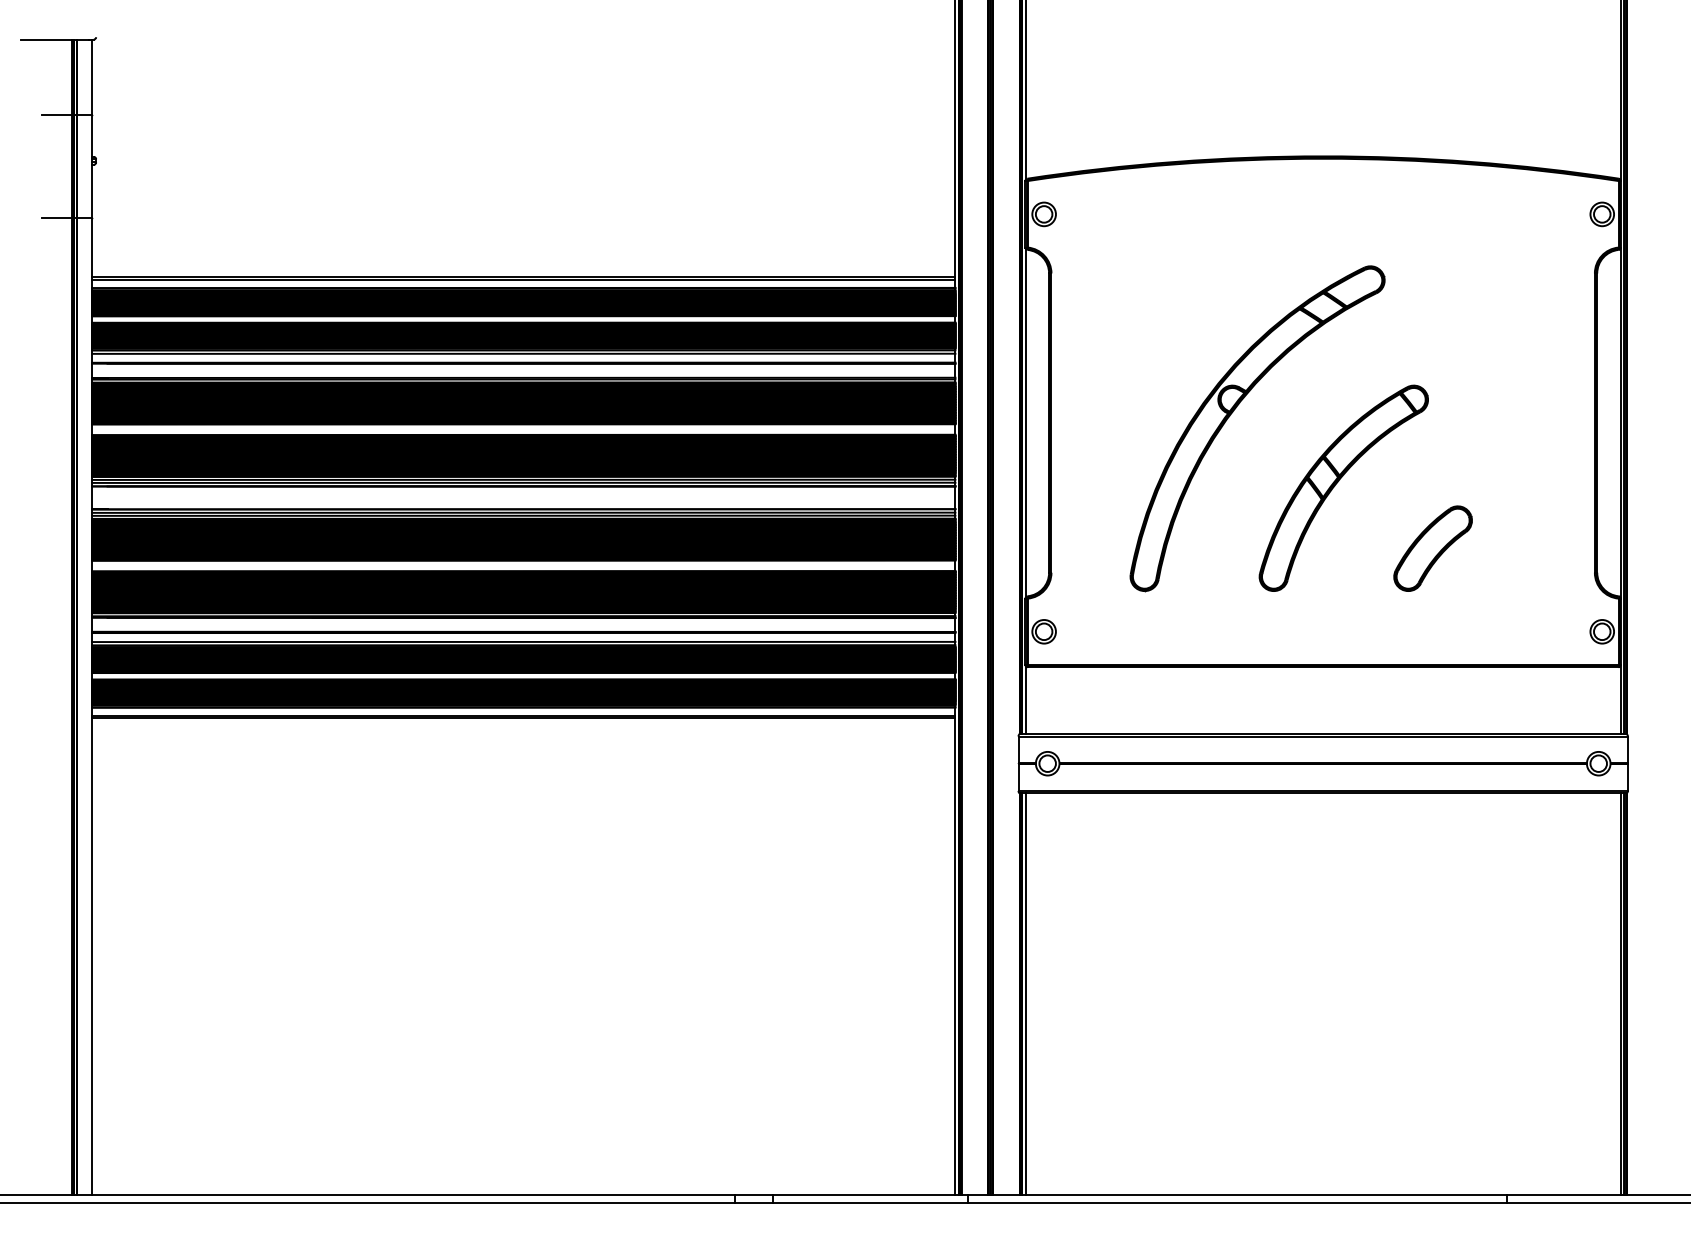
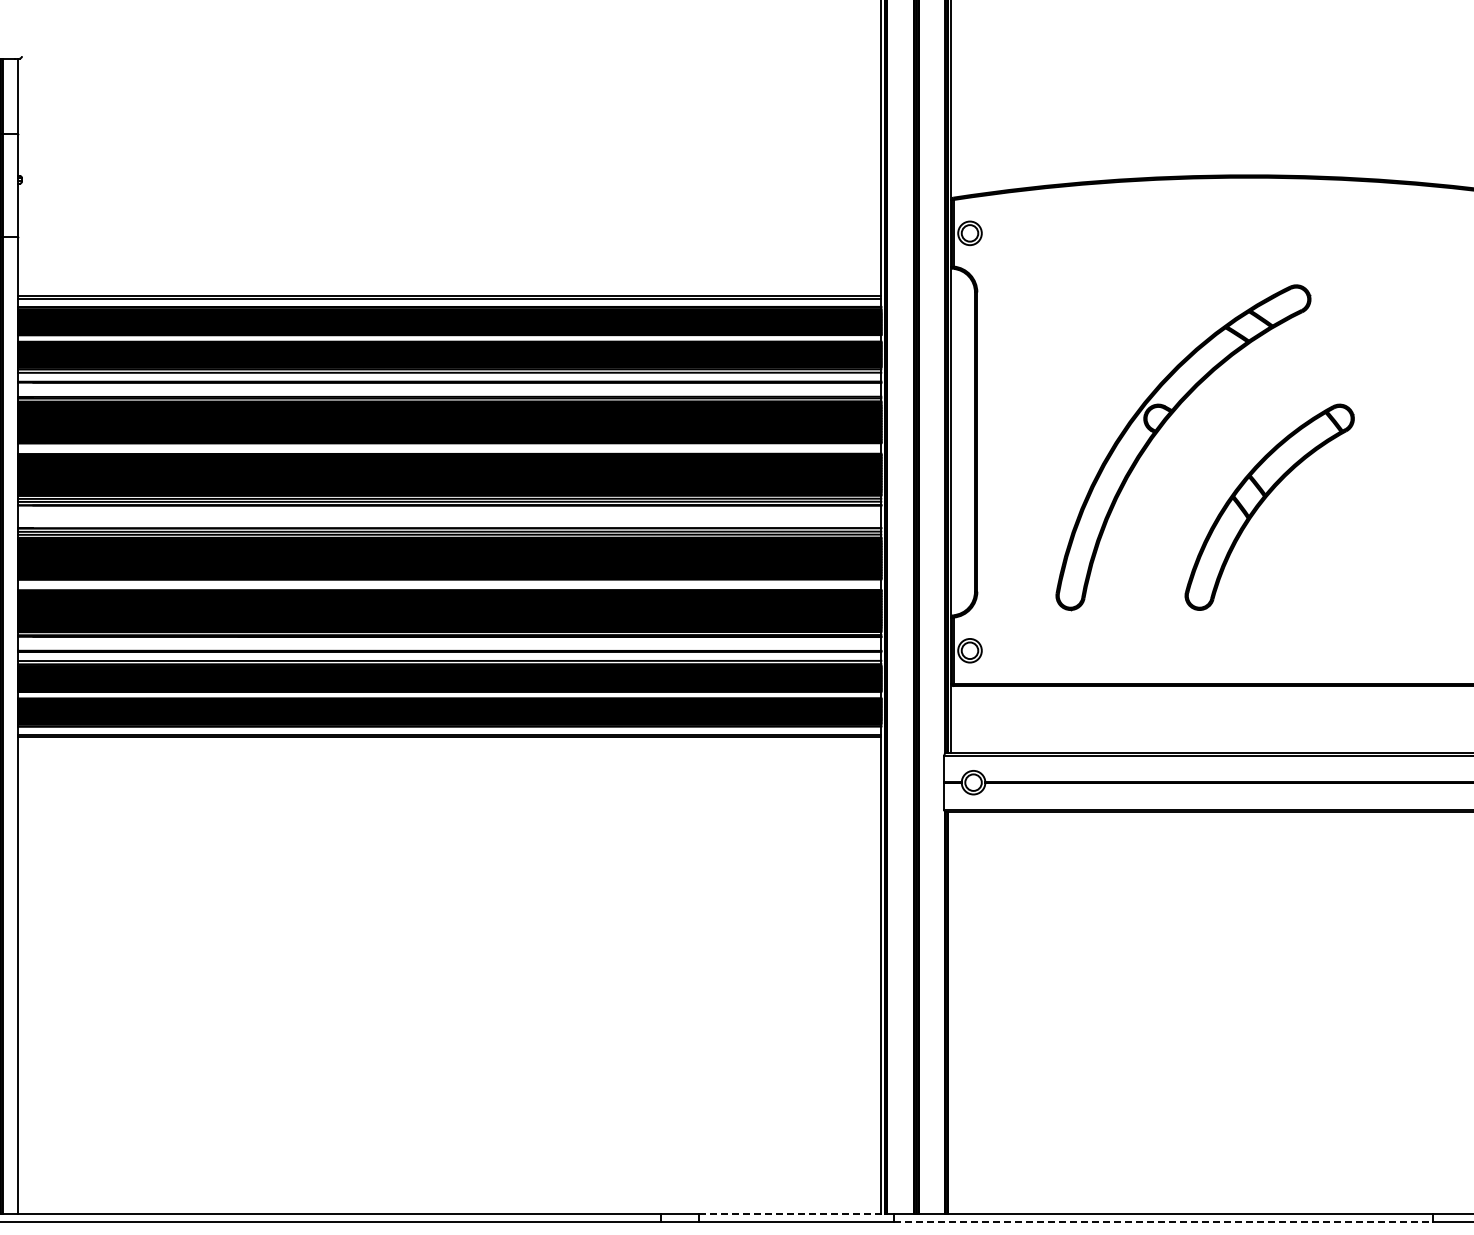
part: (1432, 548) -> (1358, 567), removed
line: (1025, 993) -> (951, 1012), removed
line: (871, 1194) -> (797, 1213), solid -> dashed
line: (1237, 1202) -> (1163, 1221), solid -> dashed

